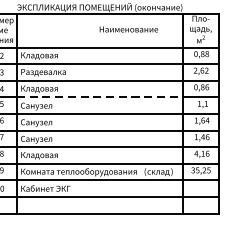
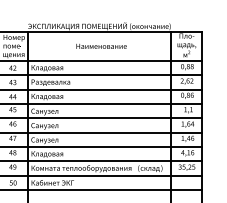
text: (128, 29) -> (101, 46), moved
line: (99, 97) -> (99, 104), dashed -> solid

